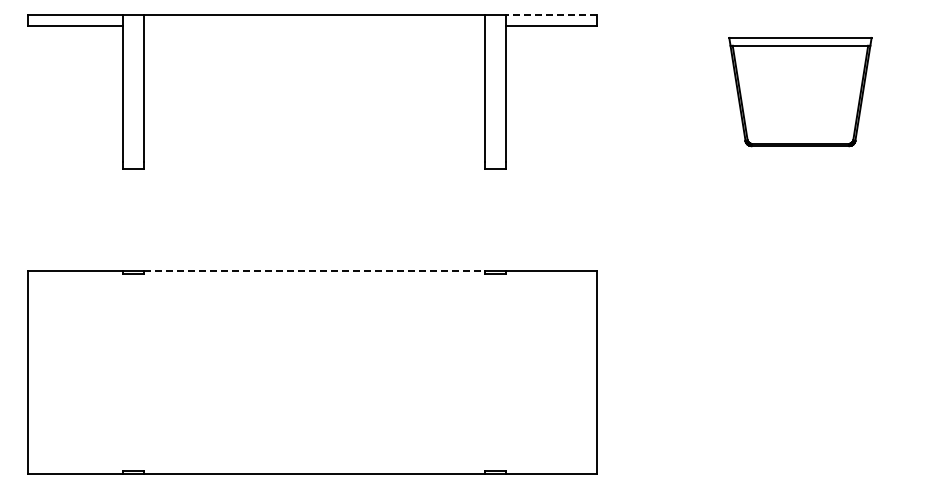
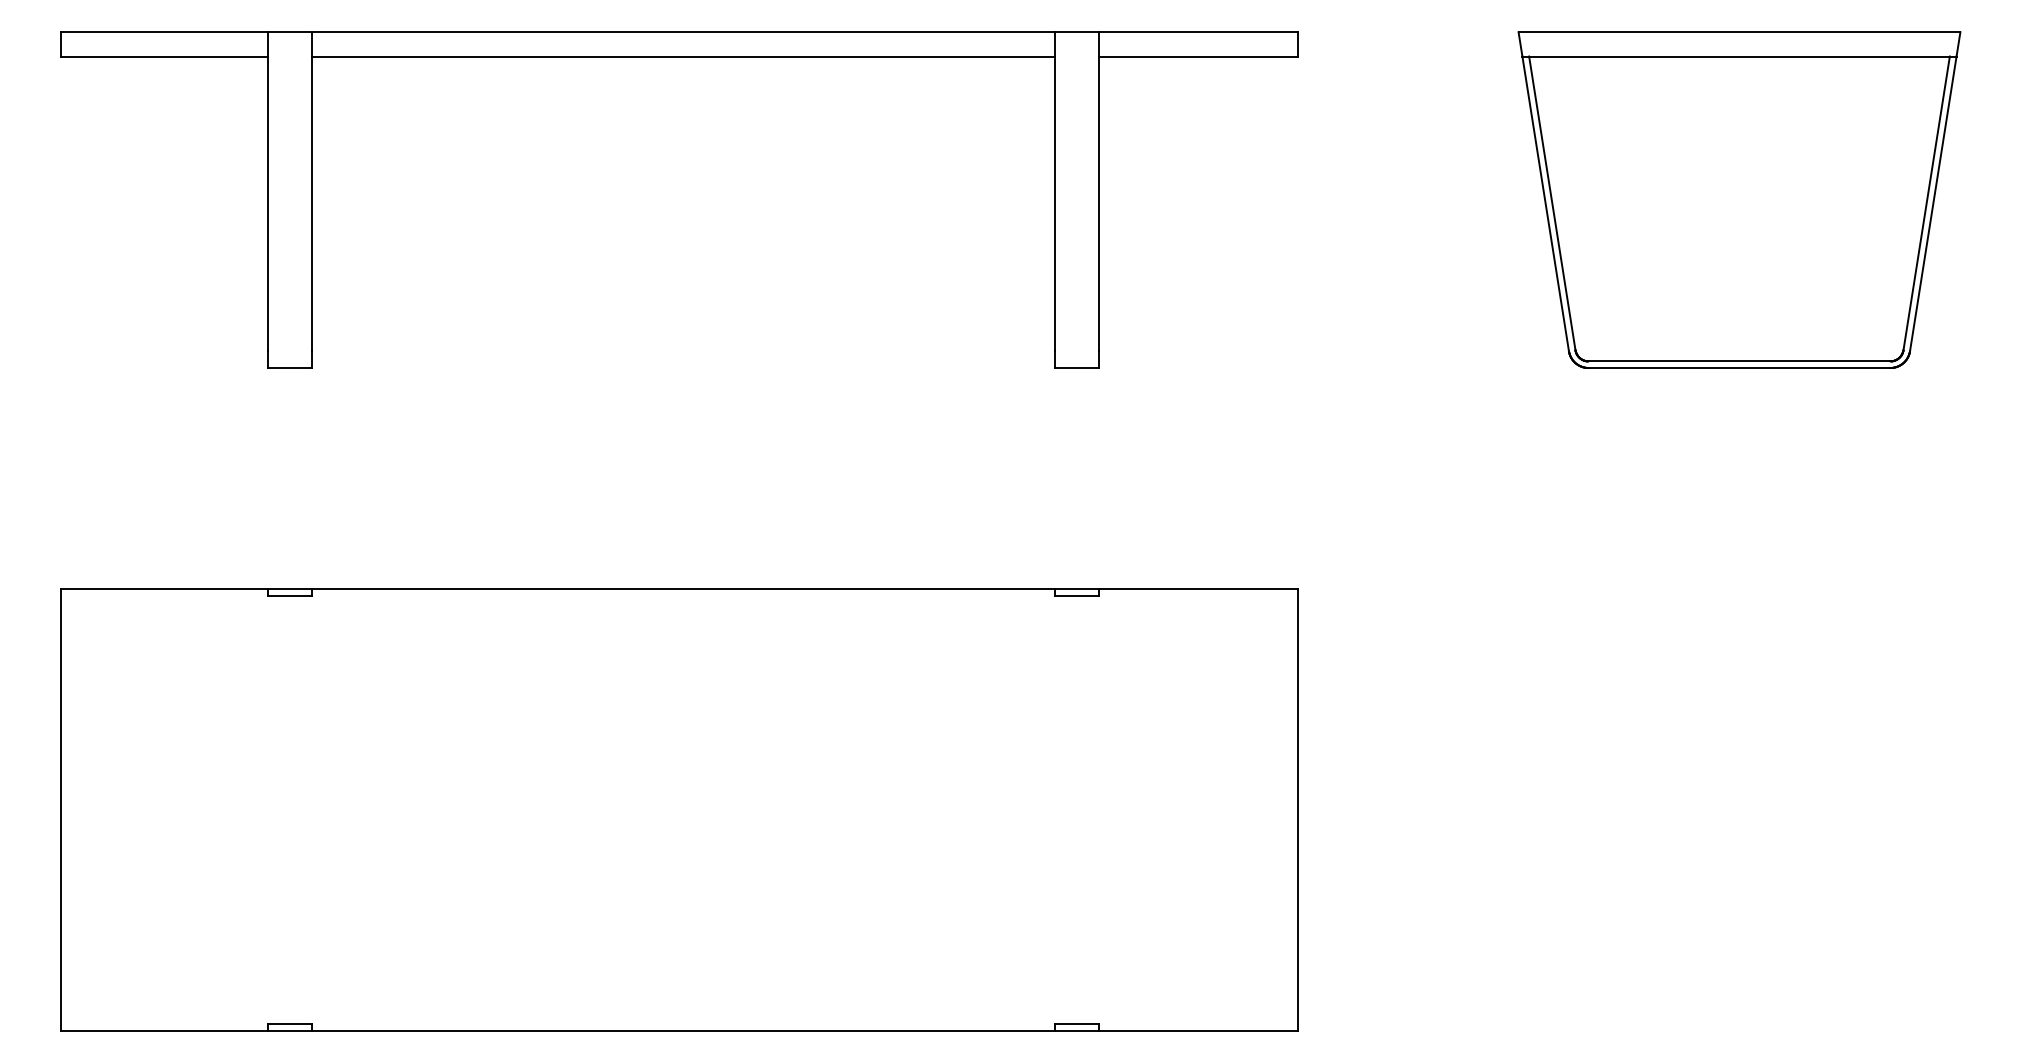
line: (551, 14) -> (1198, 31), dashed -> solid
line: (314, 25) -> (683, 55), added
part: (800, 91) -> (1739, 199), size x1.43
line: (314, 270) -> (683, 588), dashed -> solid

